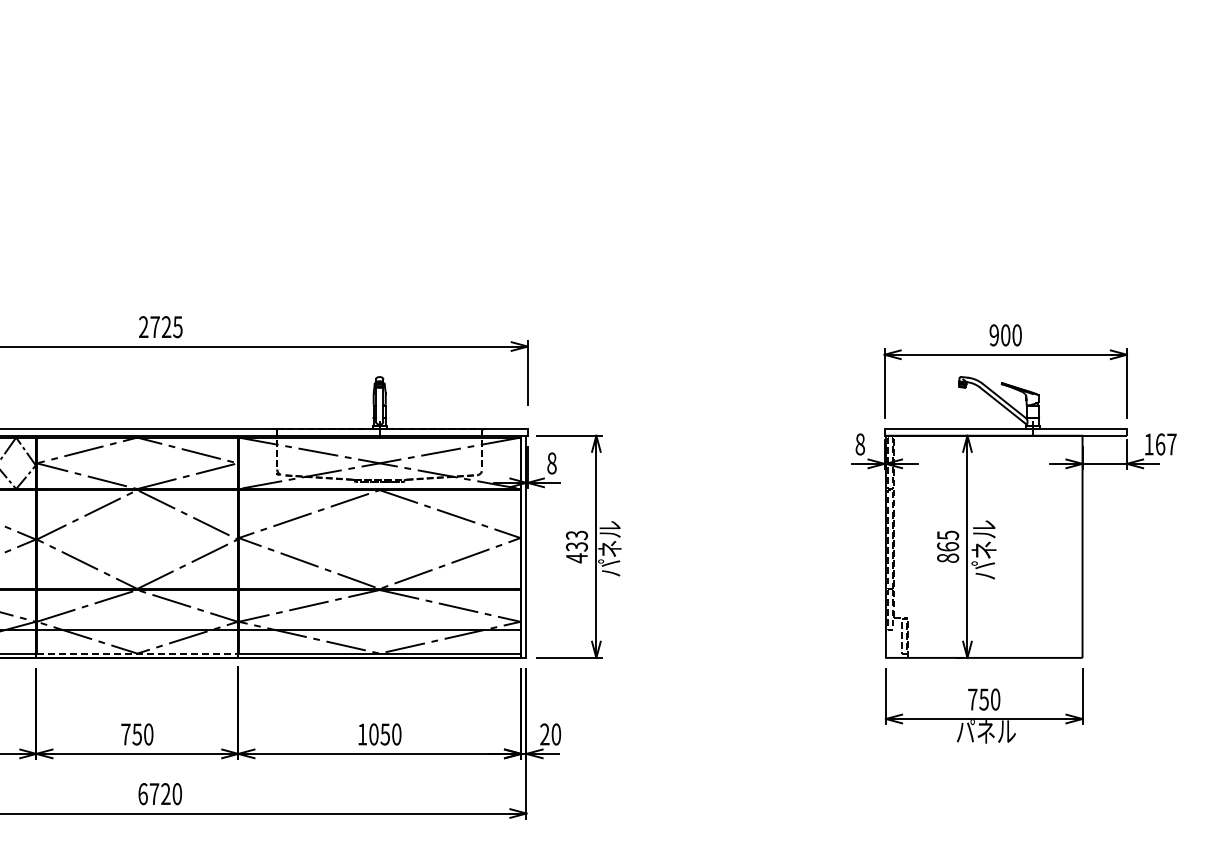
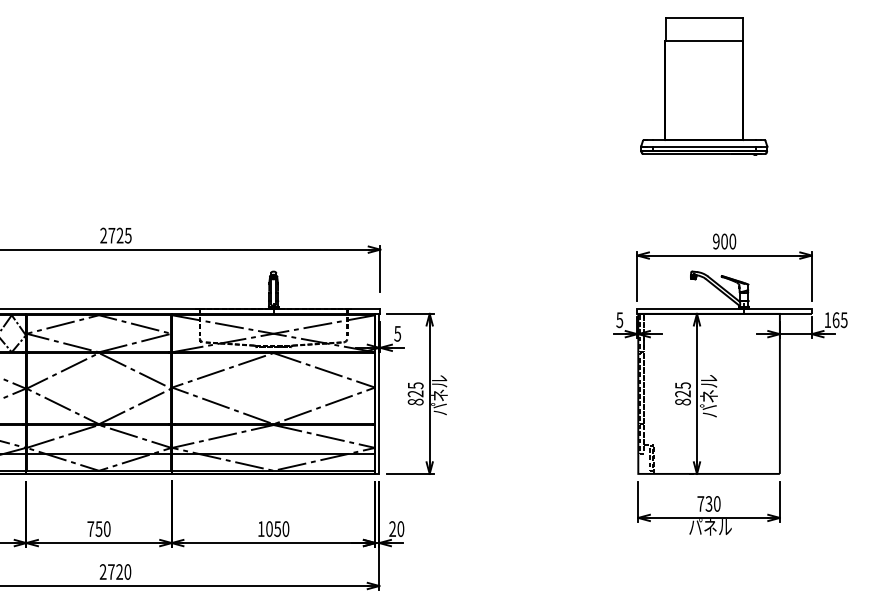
part: (977, 119) -> (704, 86), added
text: (860, 444) -> (619, 320), 8 -> 5
text: (1171, 444) -> (843, 320), 167 -> 165
text: (551, 463) -> (397, 333), 8 -> 5
text: (576, 546) -> (415, 393), 433 -> 825
text: (948, 546) -> (683, 393), 865 -> 825
line: (137, 653) -> (99, 470), dashed -> solid
text: (984, 699) -> (709, 503), 750 -> 730
text: (142, 794) -> (102, 572), 6720 -> 2720

